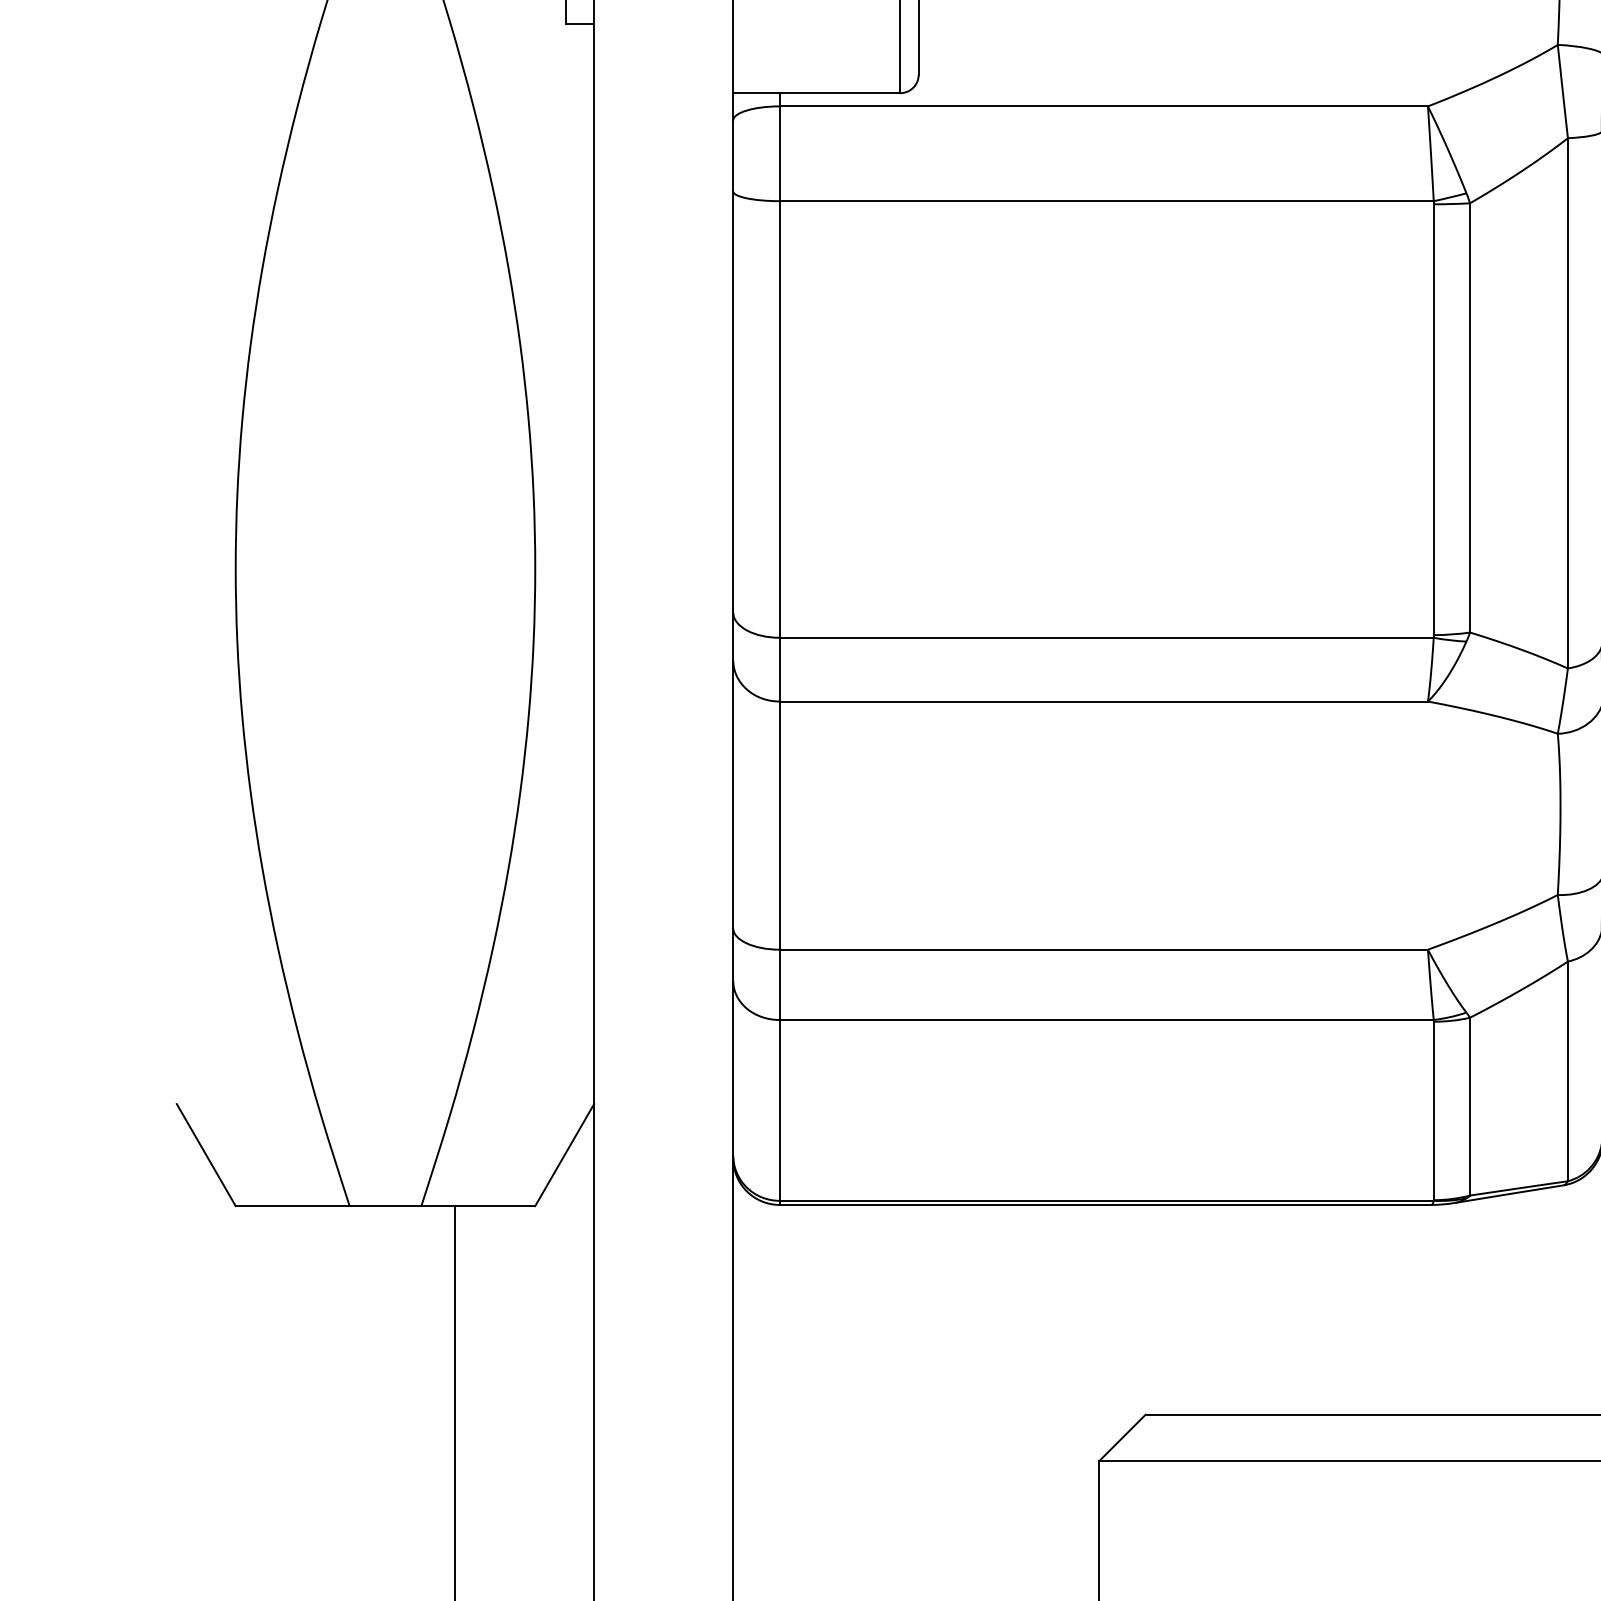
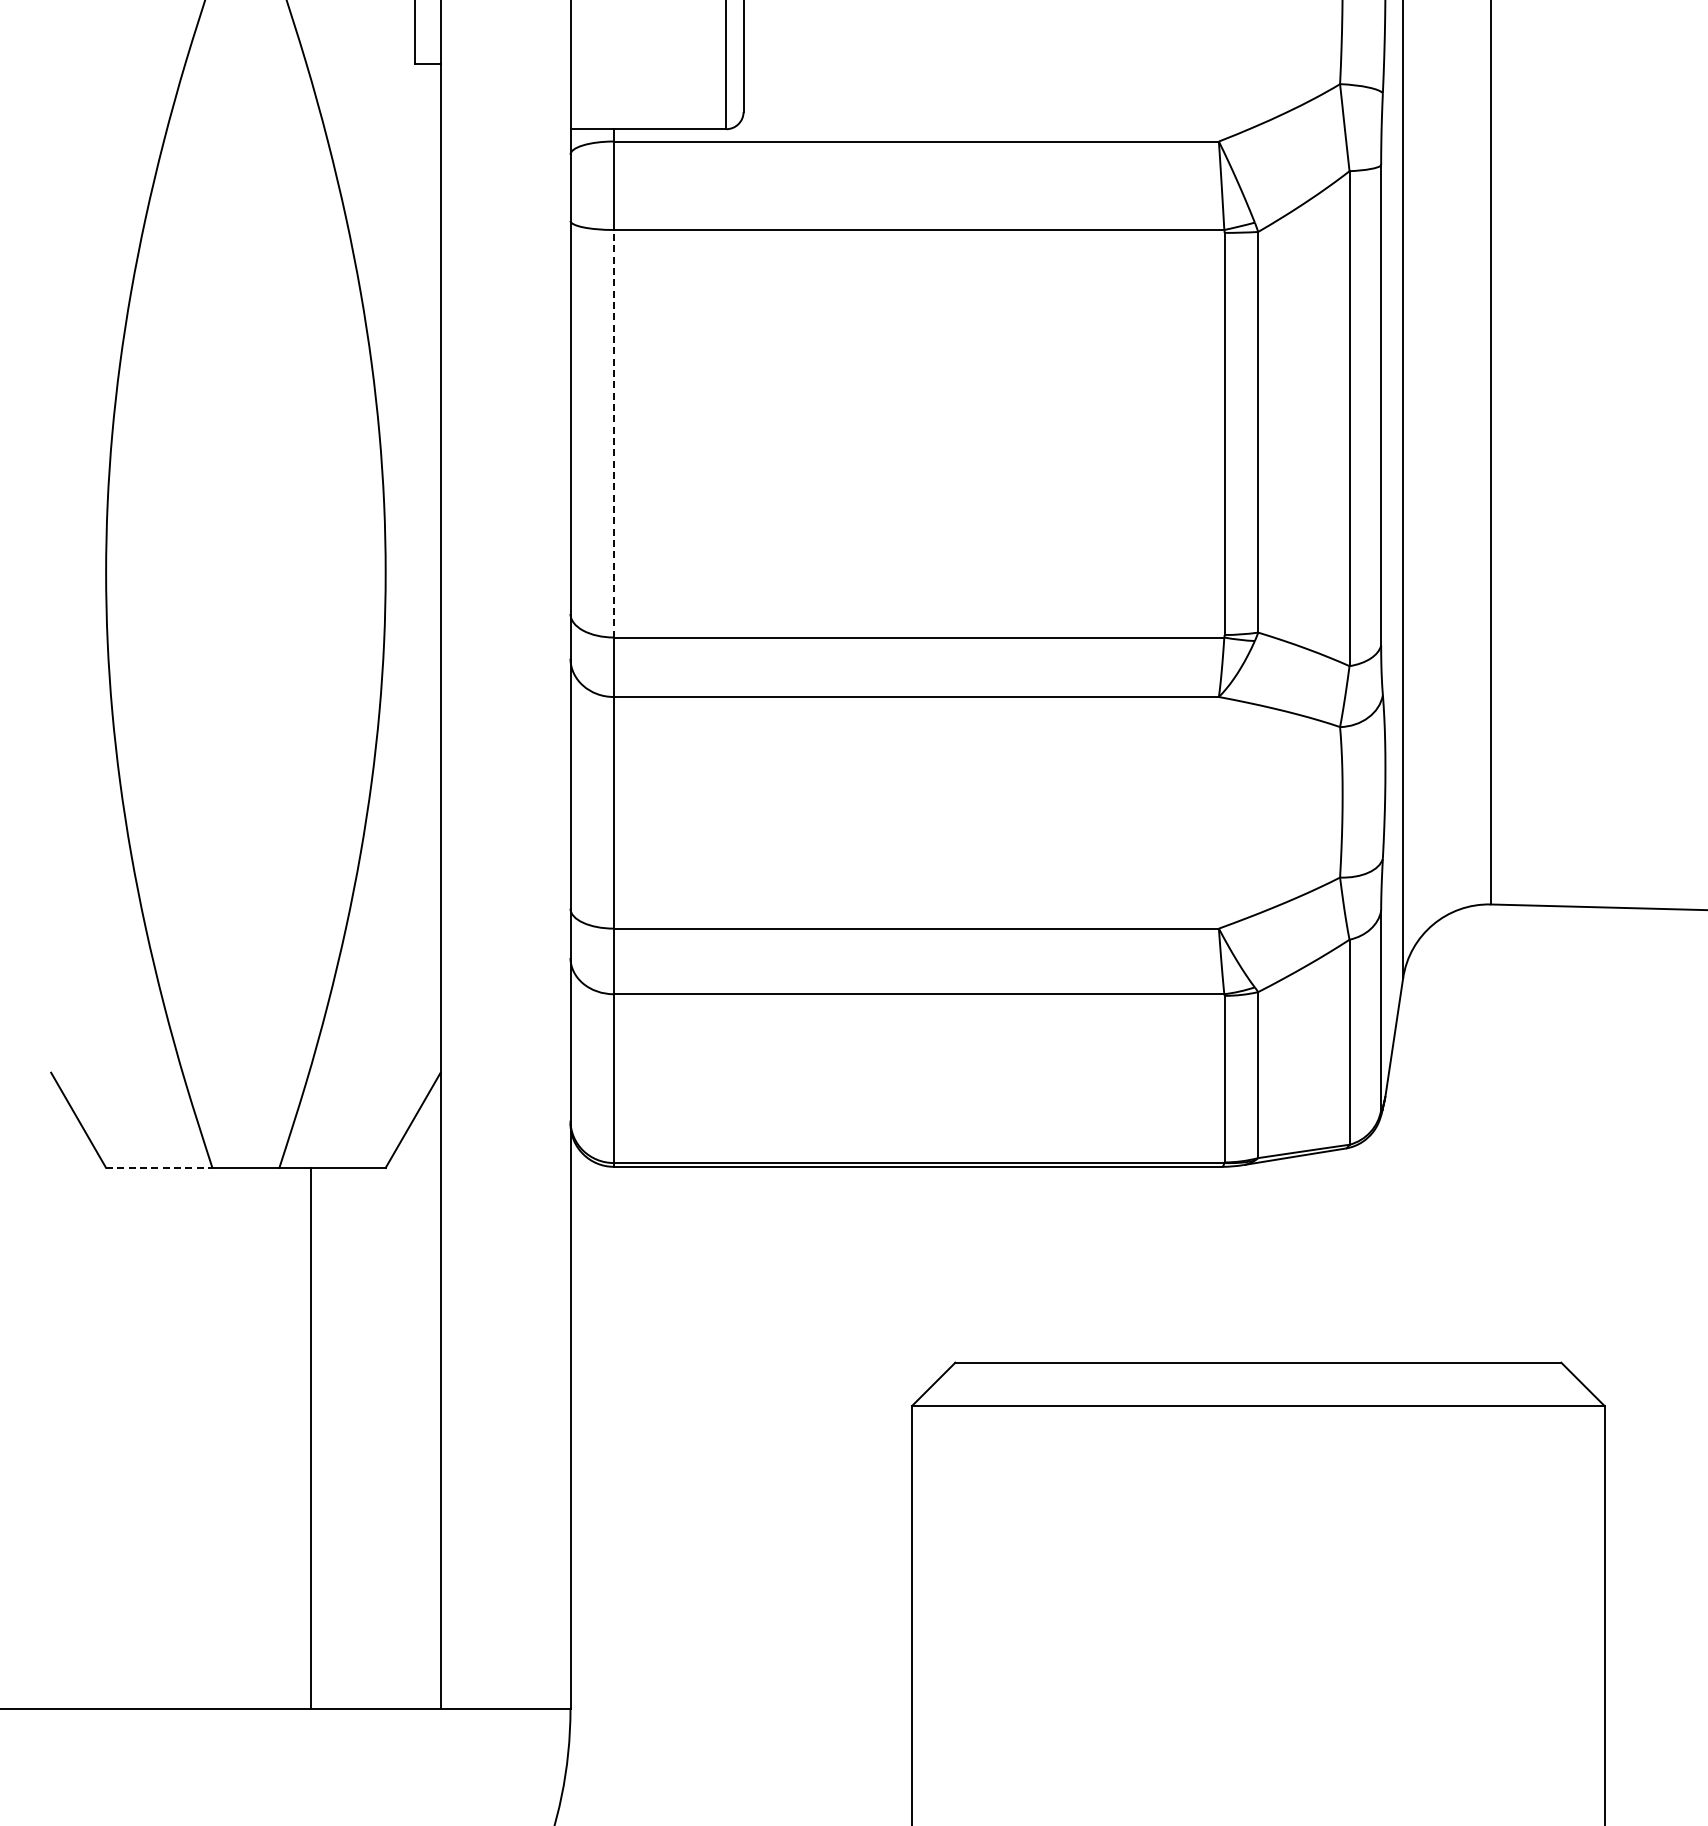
line: (779, 419) -> (613, 433), solid -> dashed
line: (292, 1205) -> (159, 1167), solid -> dashed

